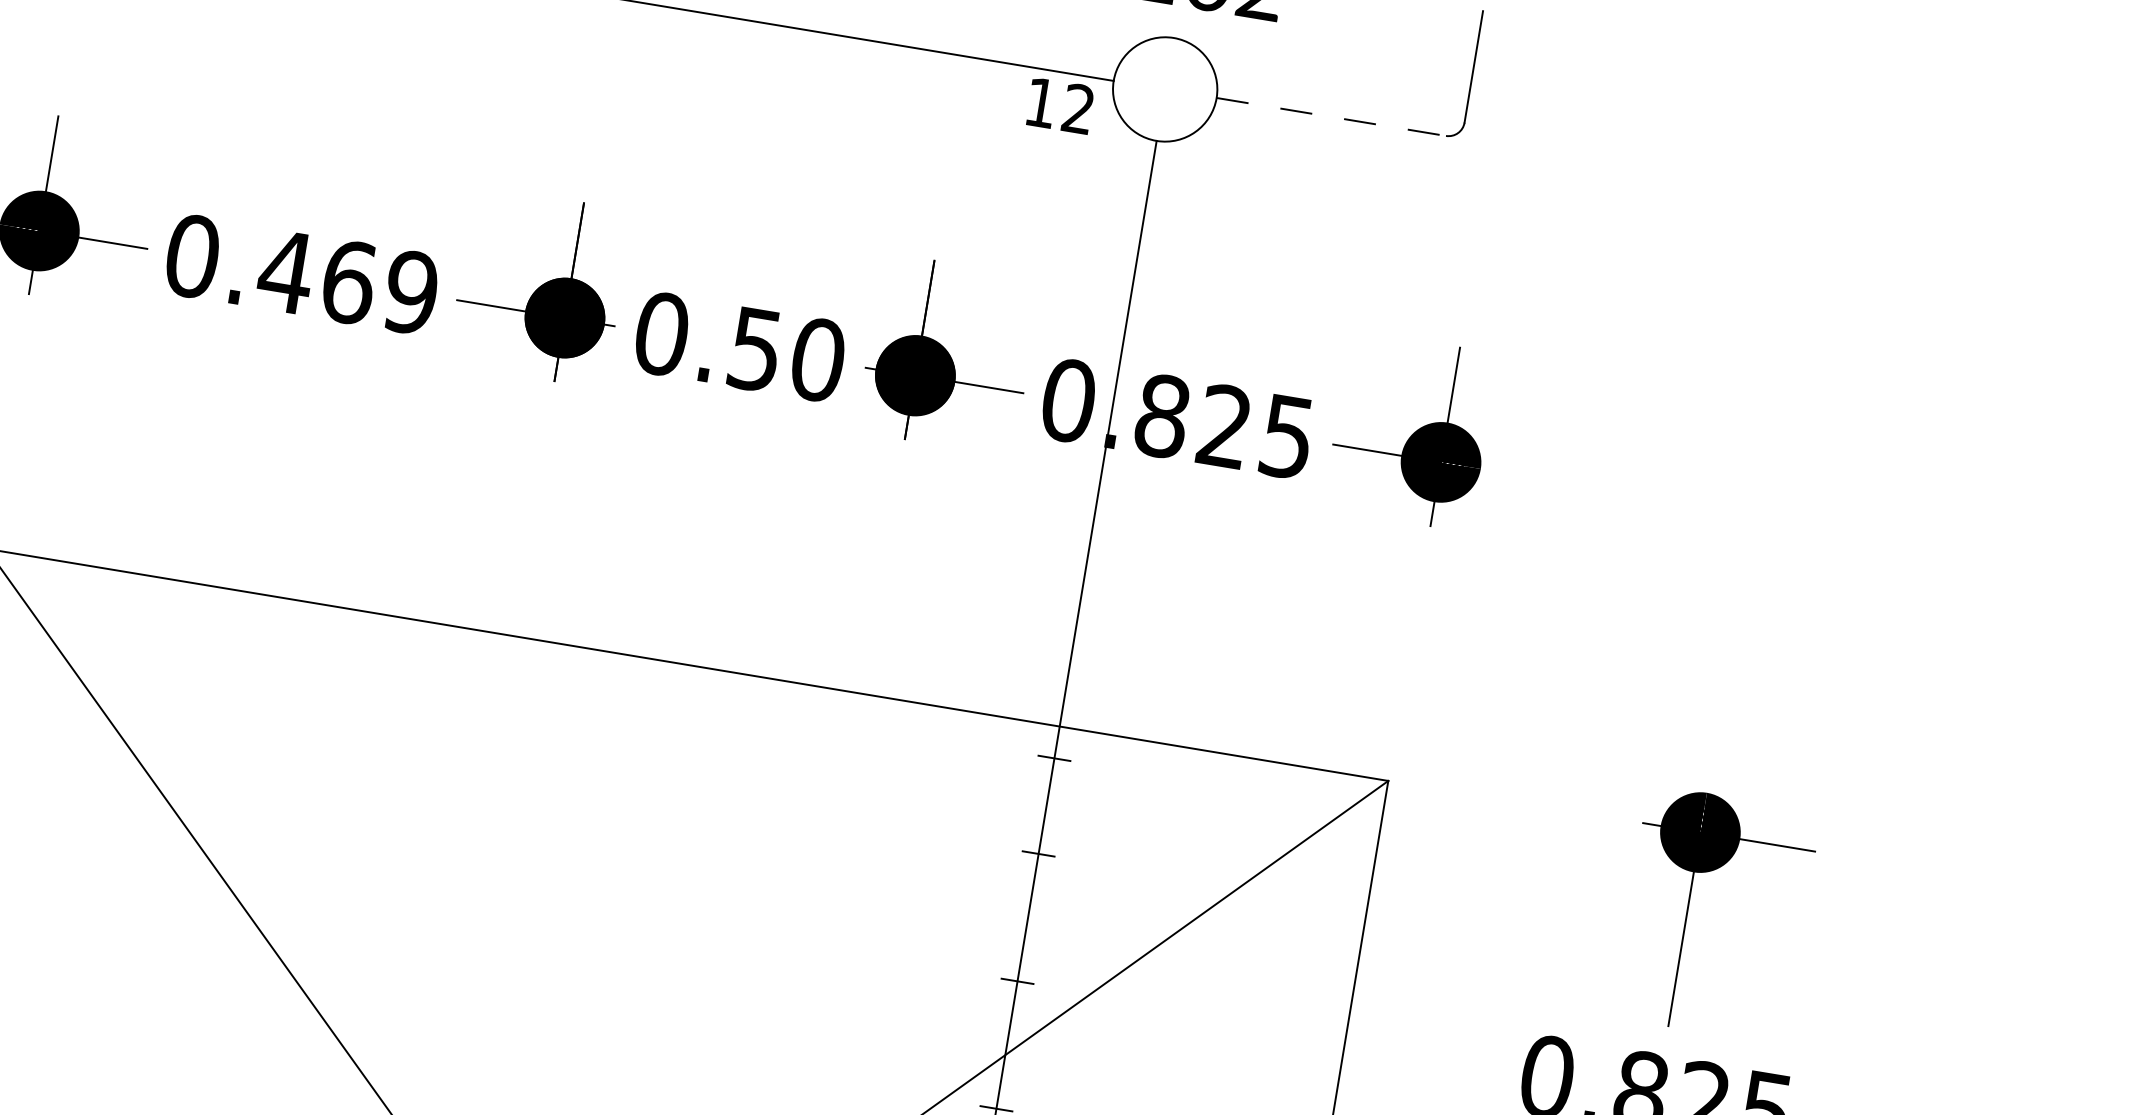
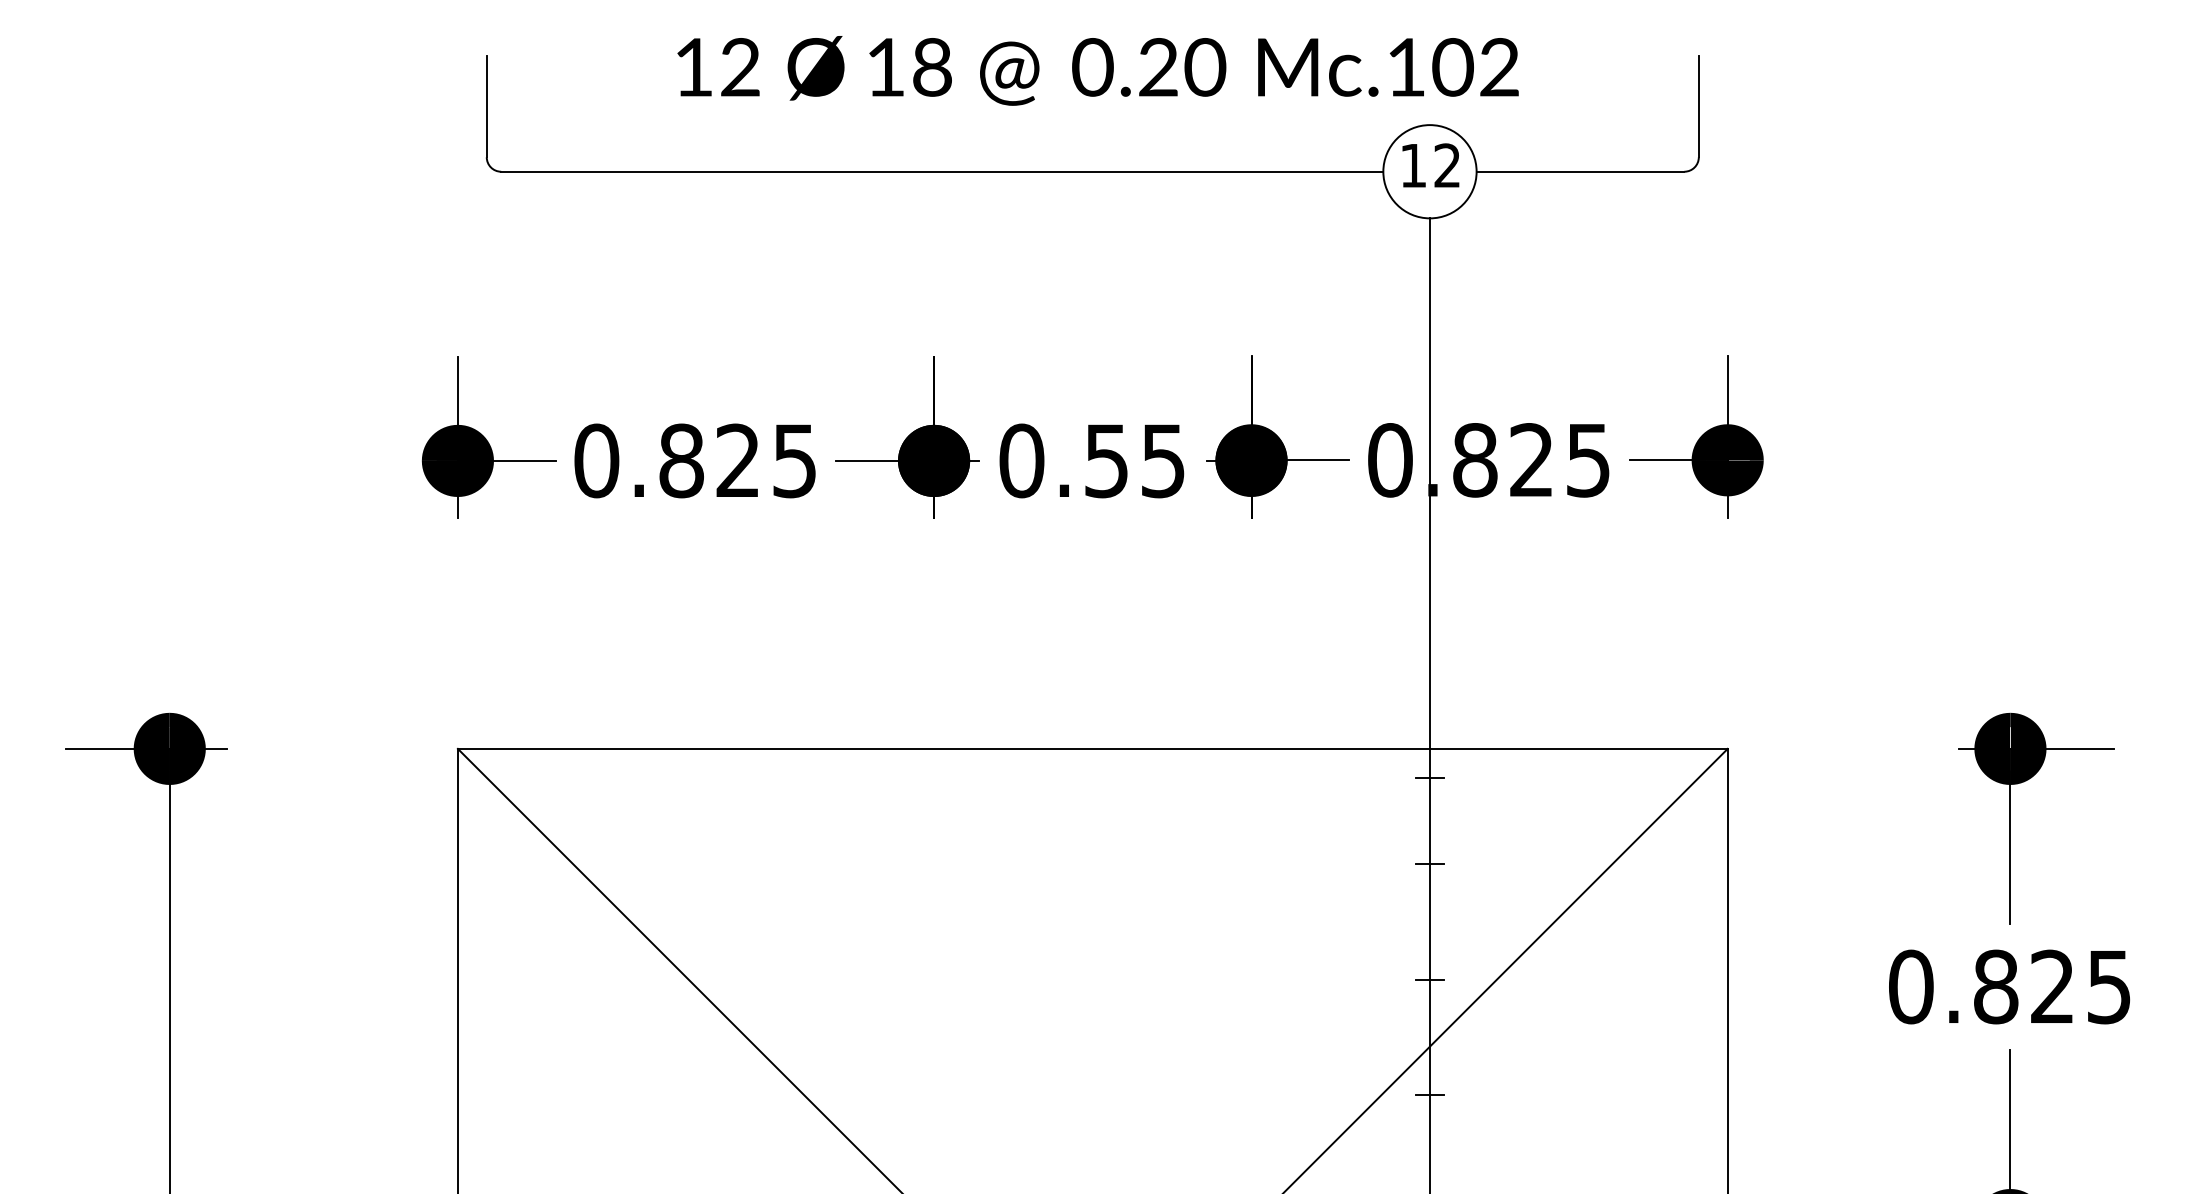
text: (1059, 105) -> (1430, 165), moved
line: (1331, 116) -> (1580, 171), dashed -> solid
text: (348, 281) -> (737, 460), 0.469 -> 0.825
text: (818, 359) -> (1163, 460), 0.50 -> 0.55

